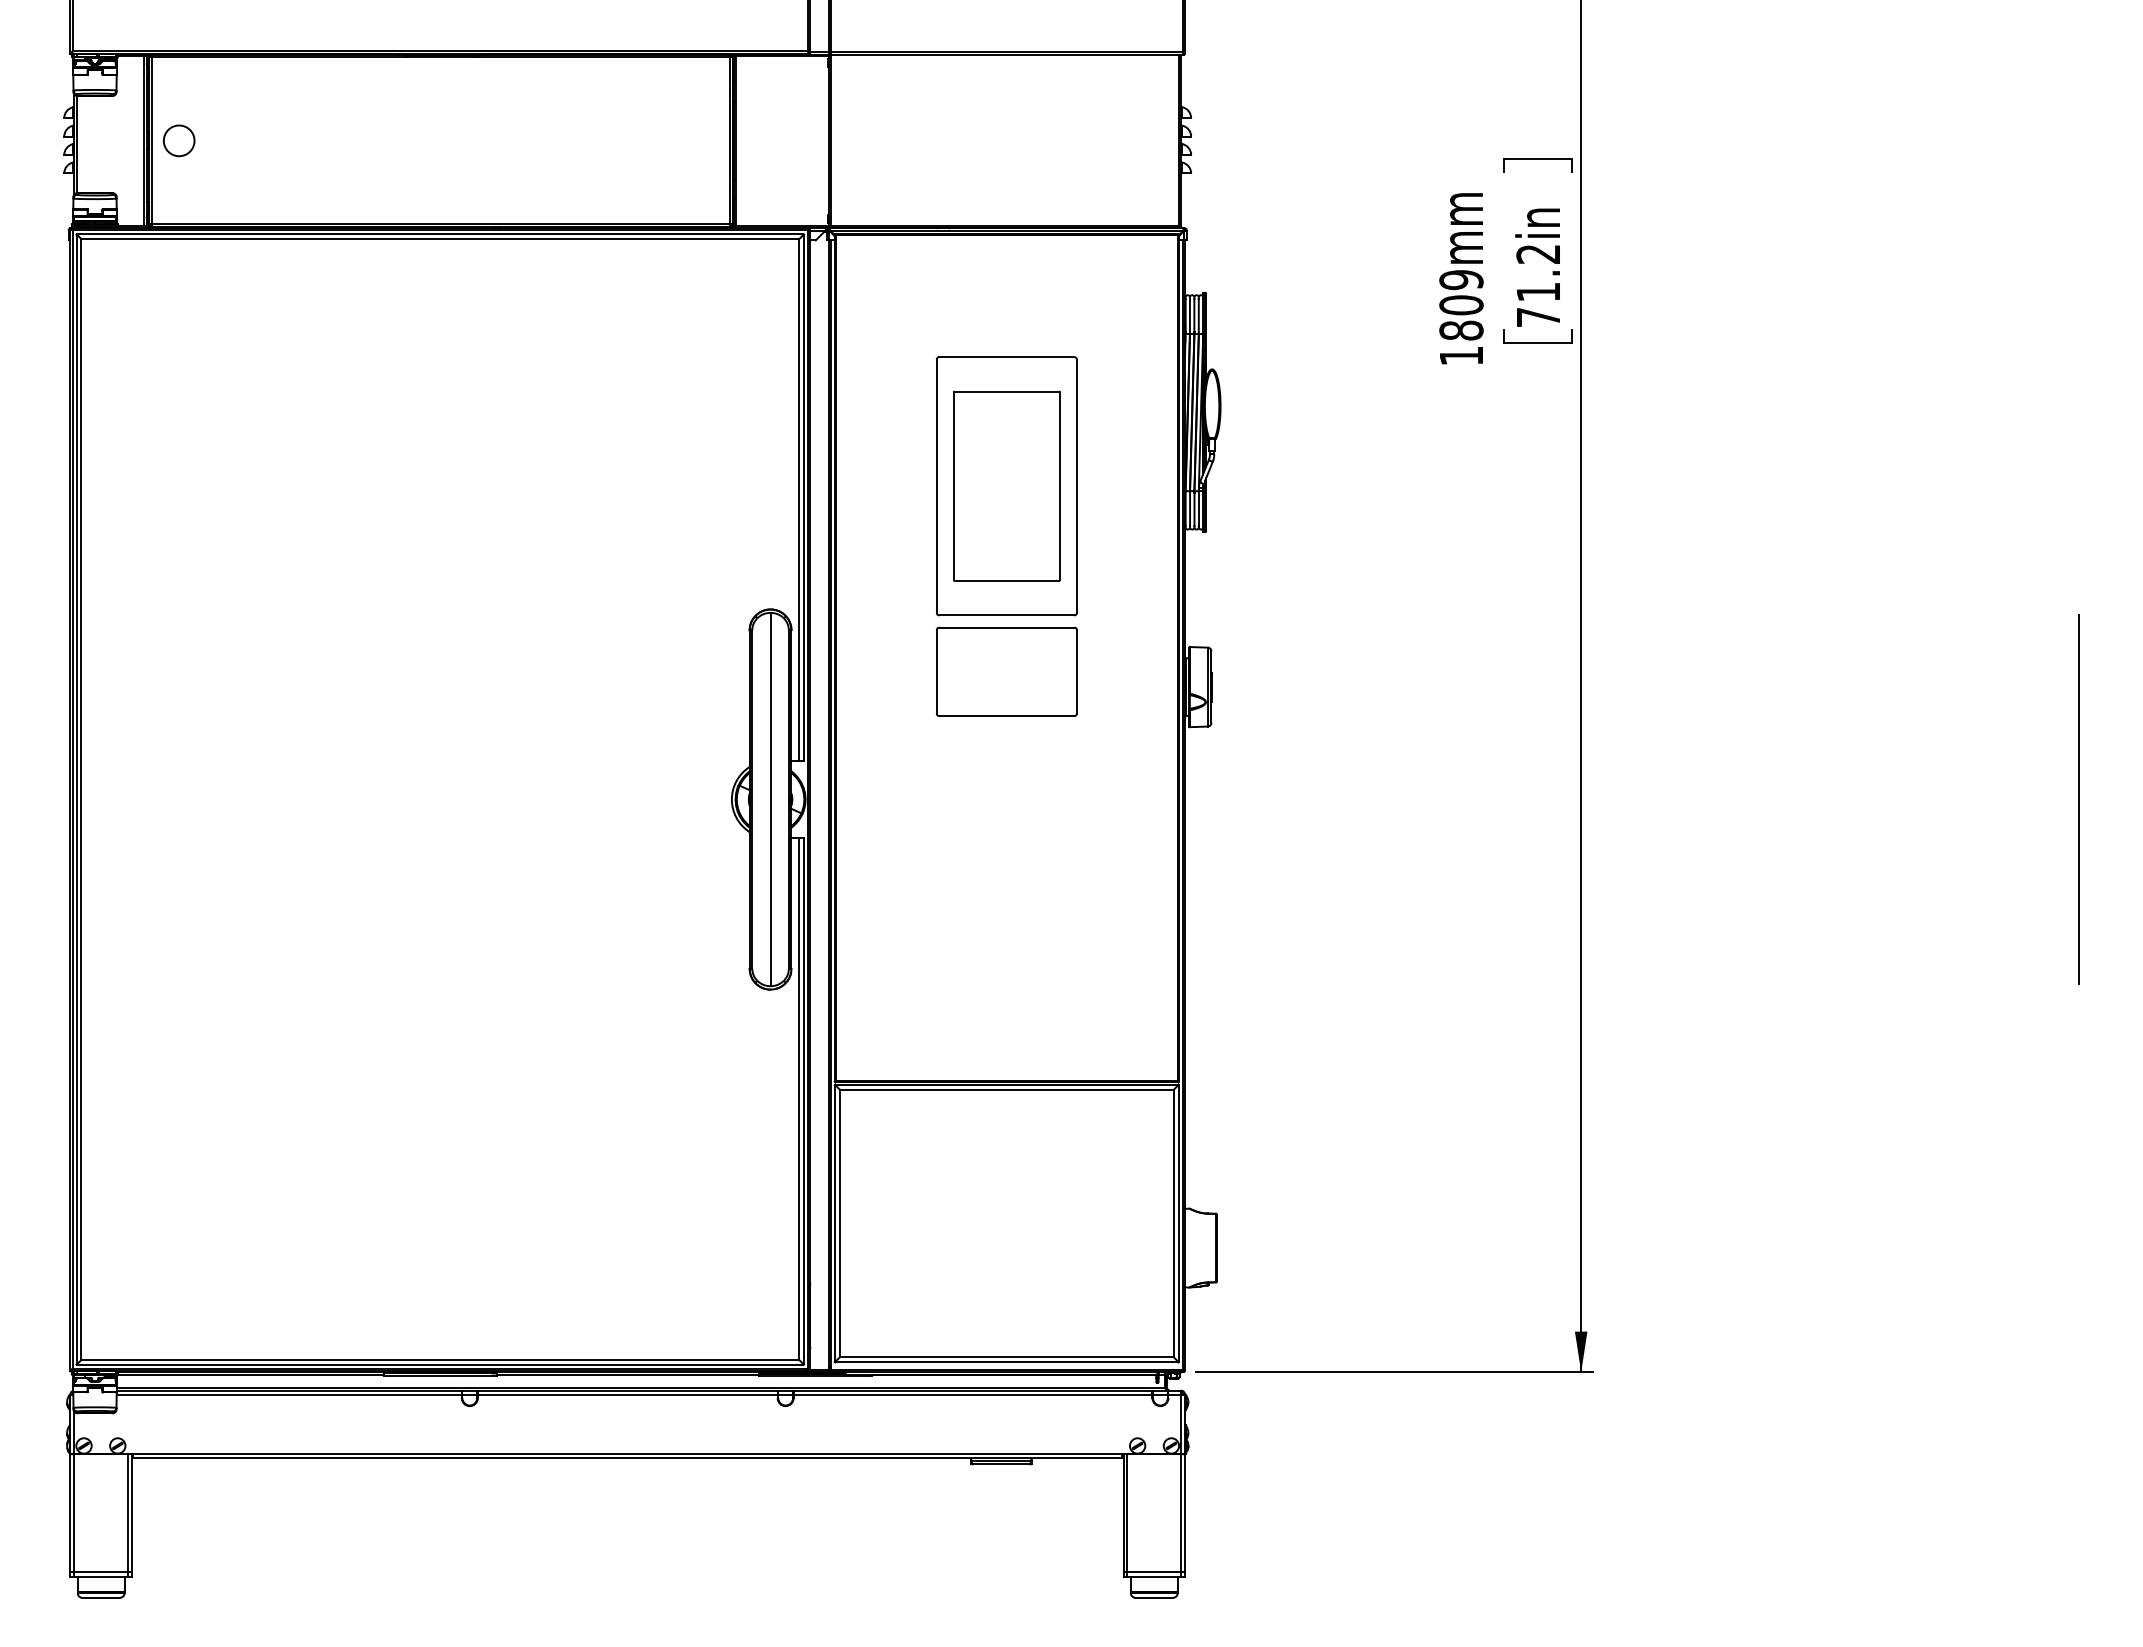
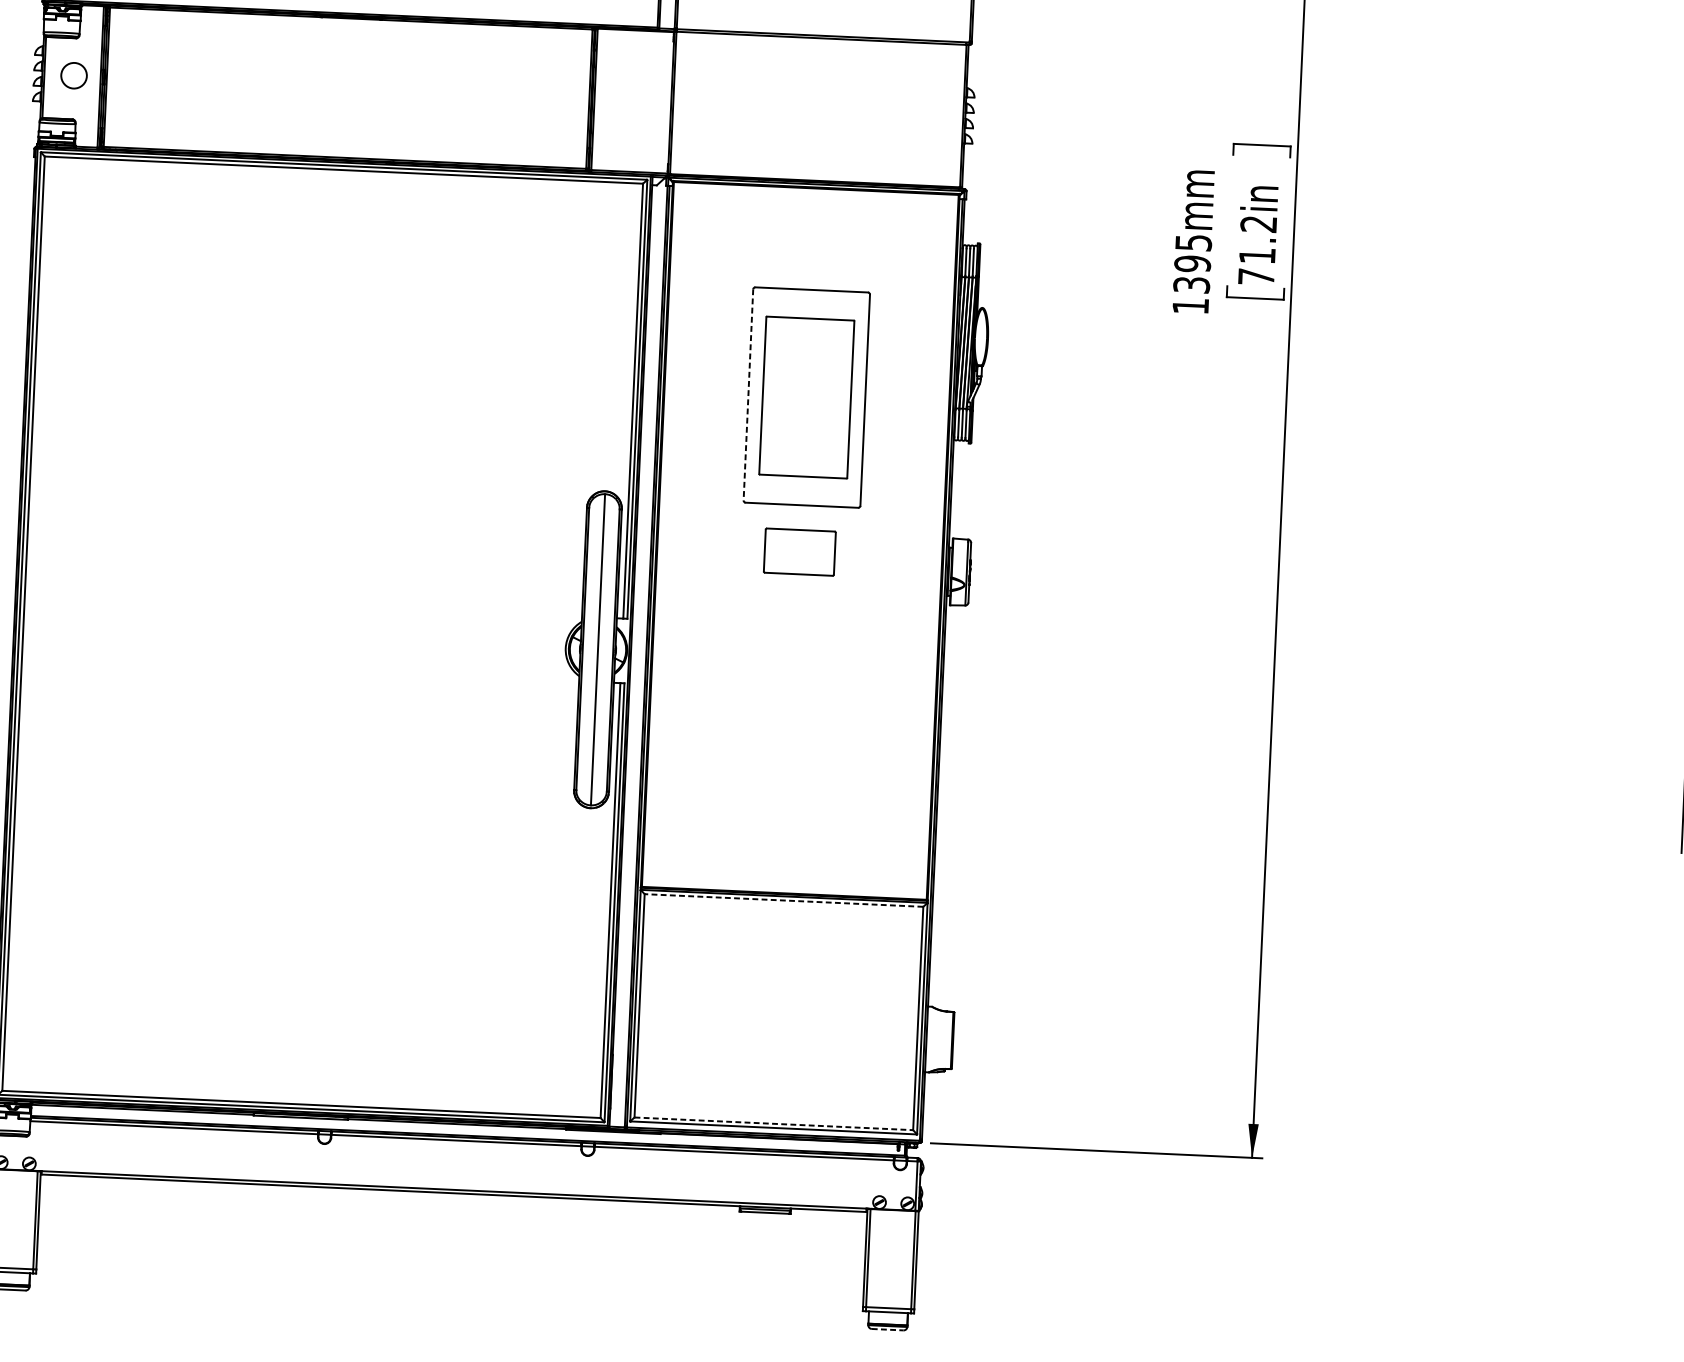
circle: (179, 140) -> (74, 75), moved
text: (1461, 305) -> (1192, 264), 1809mm -> 1395mm
line: (936, 486) -> (748, 395), solid -> dashed
part: (1006, 671) -> (799, 551), size x0.6
line: (1006, 1089) -> (783, 900), solid -> dashed
line: (1007, 1357) -> (774, 1123), solid -> dashed
line: (1154, 1597) -> (887, 1329), solid -> dashed

